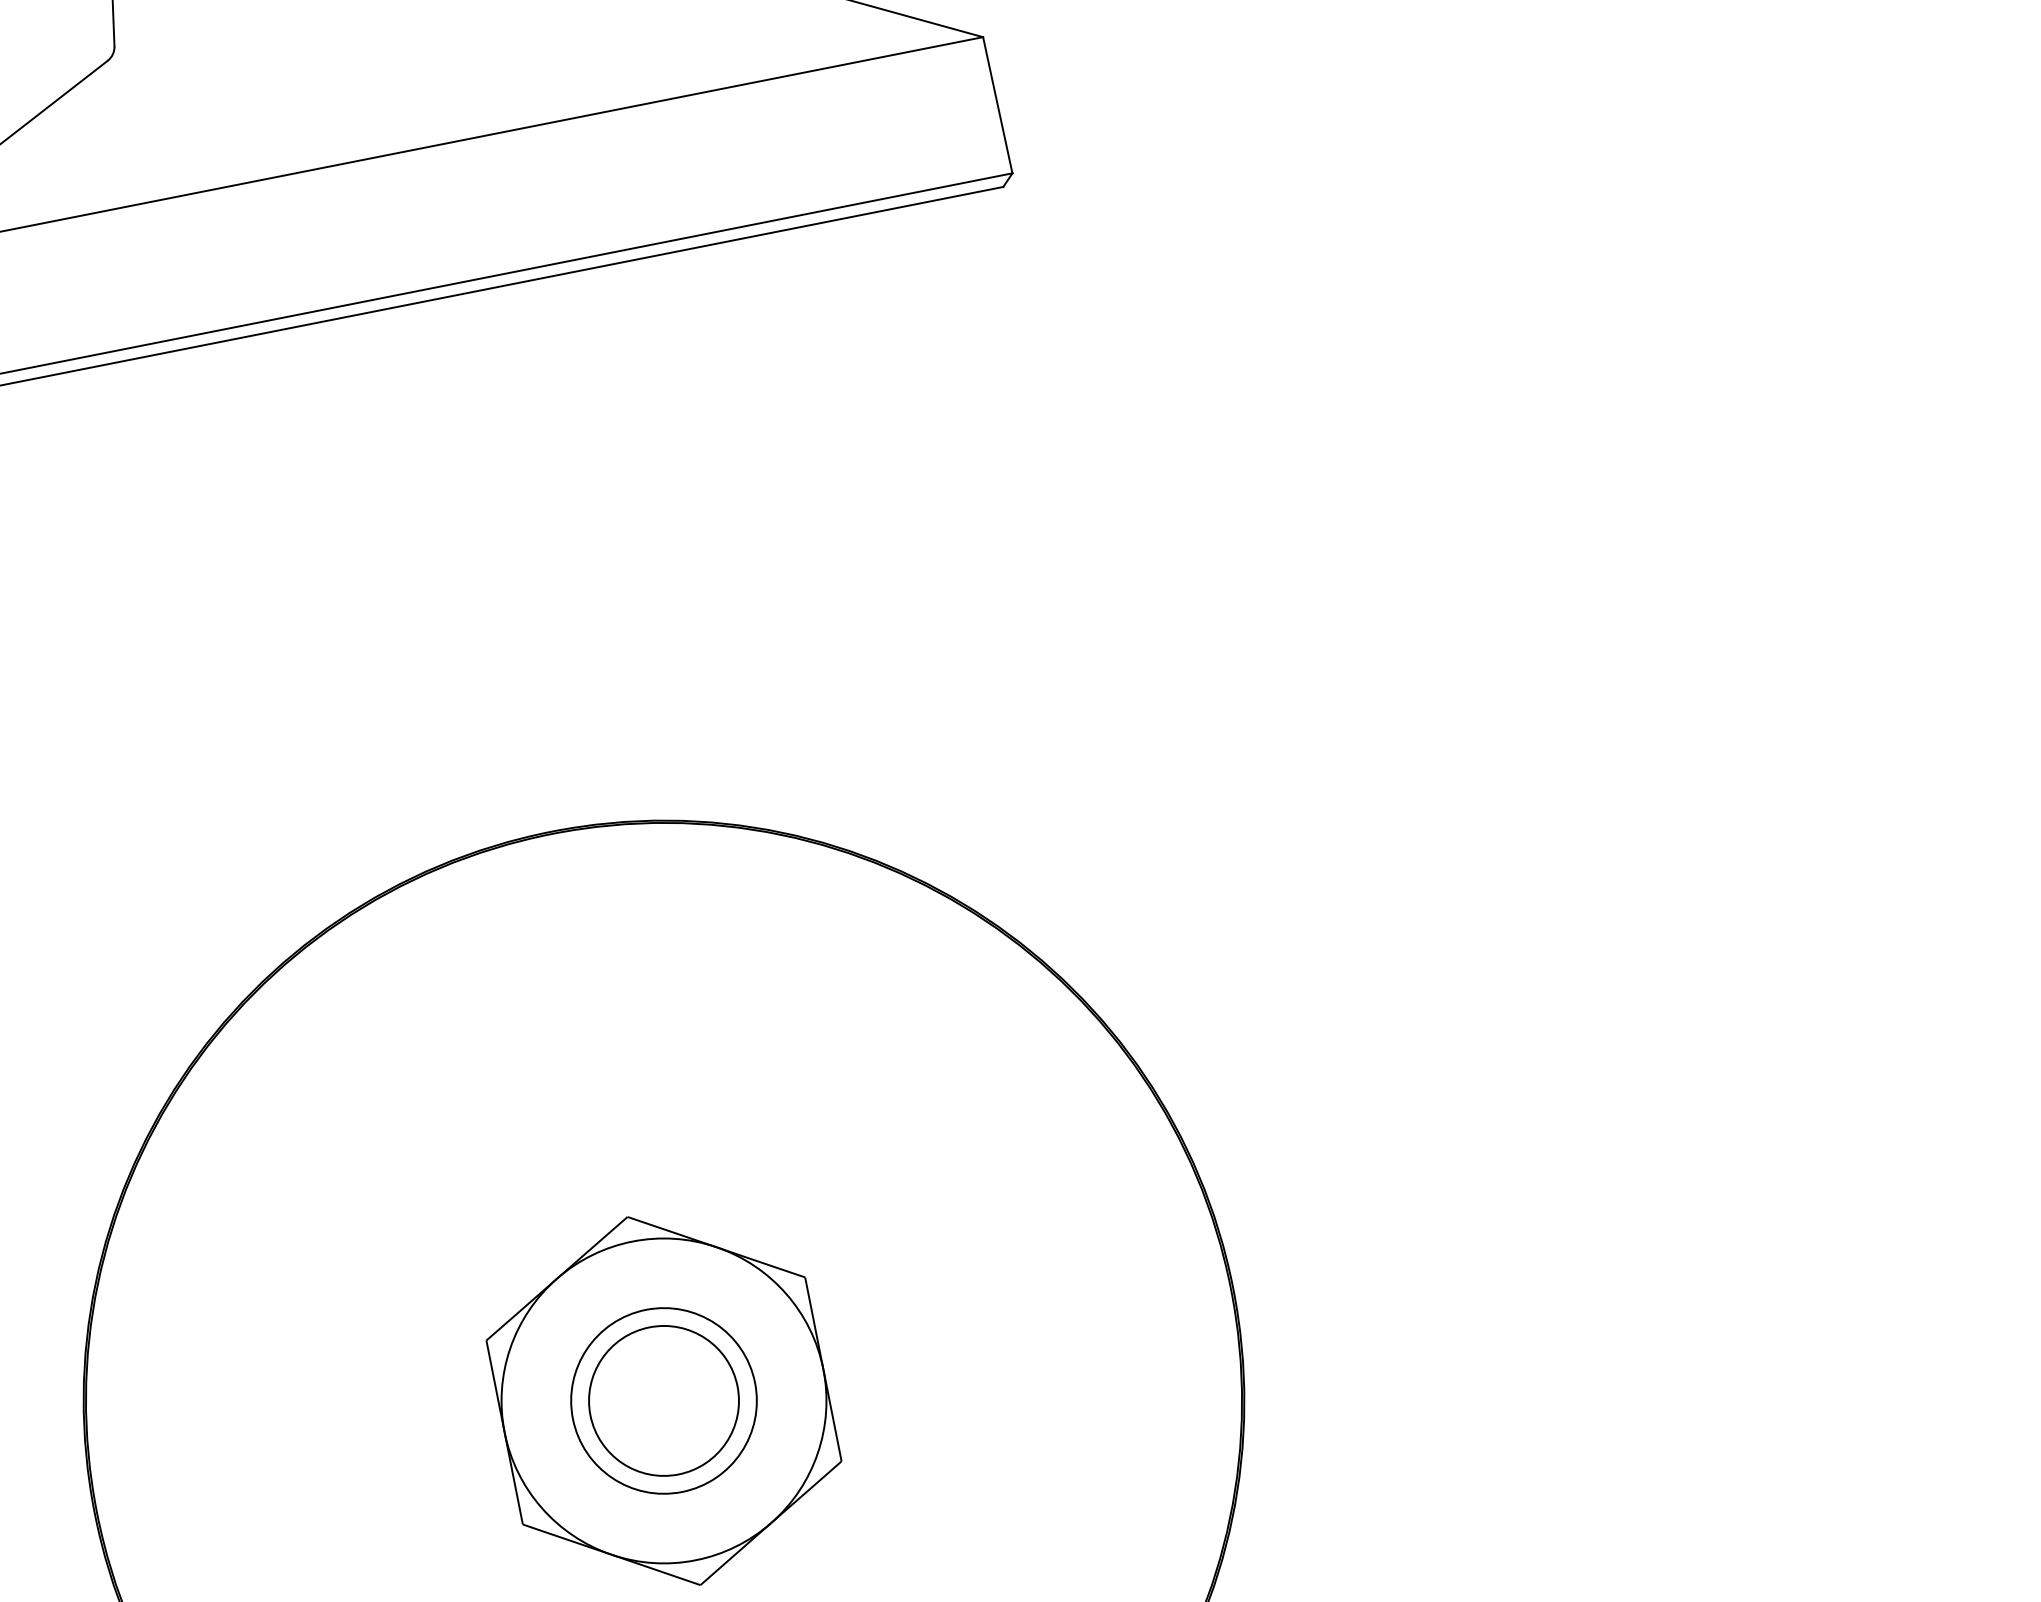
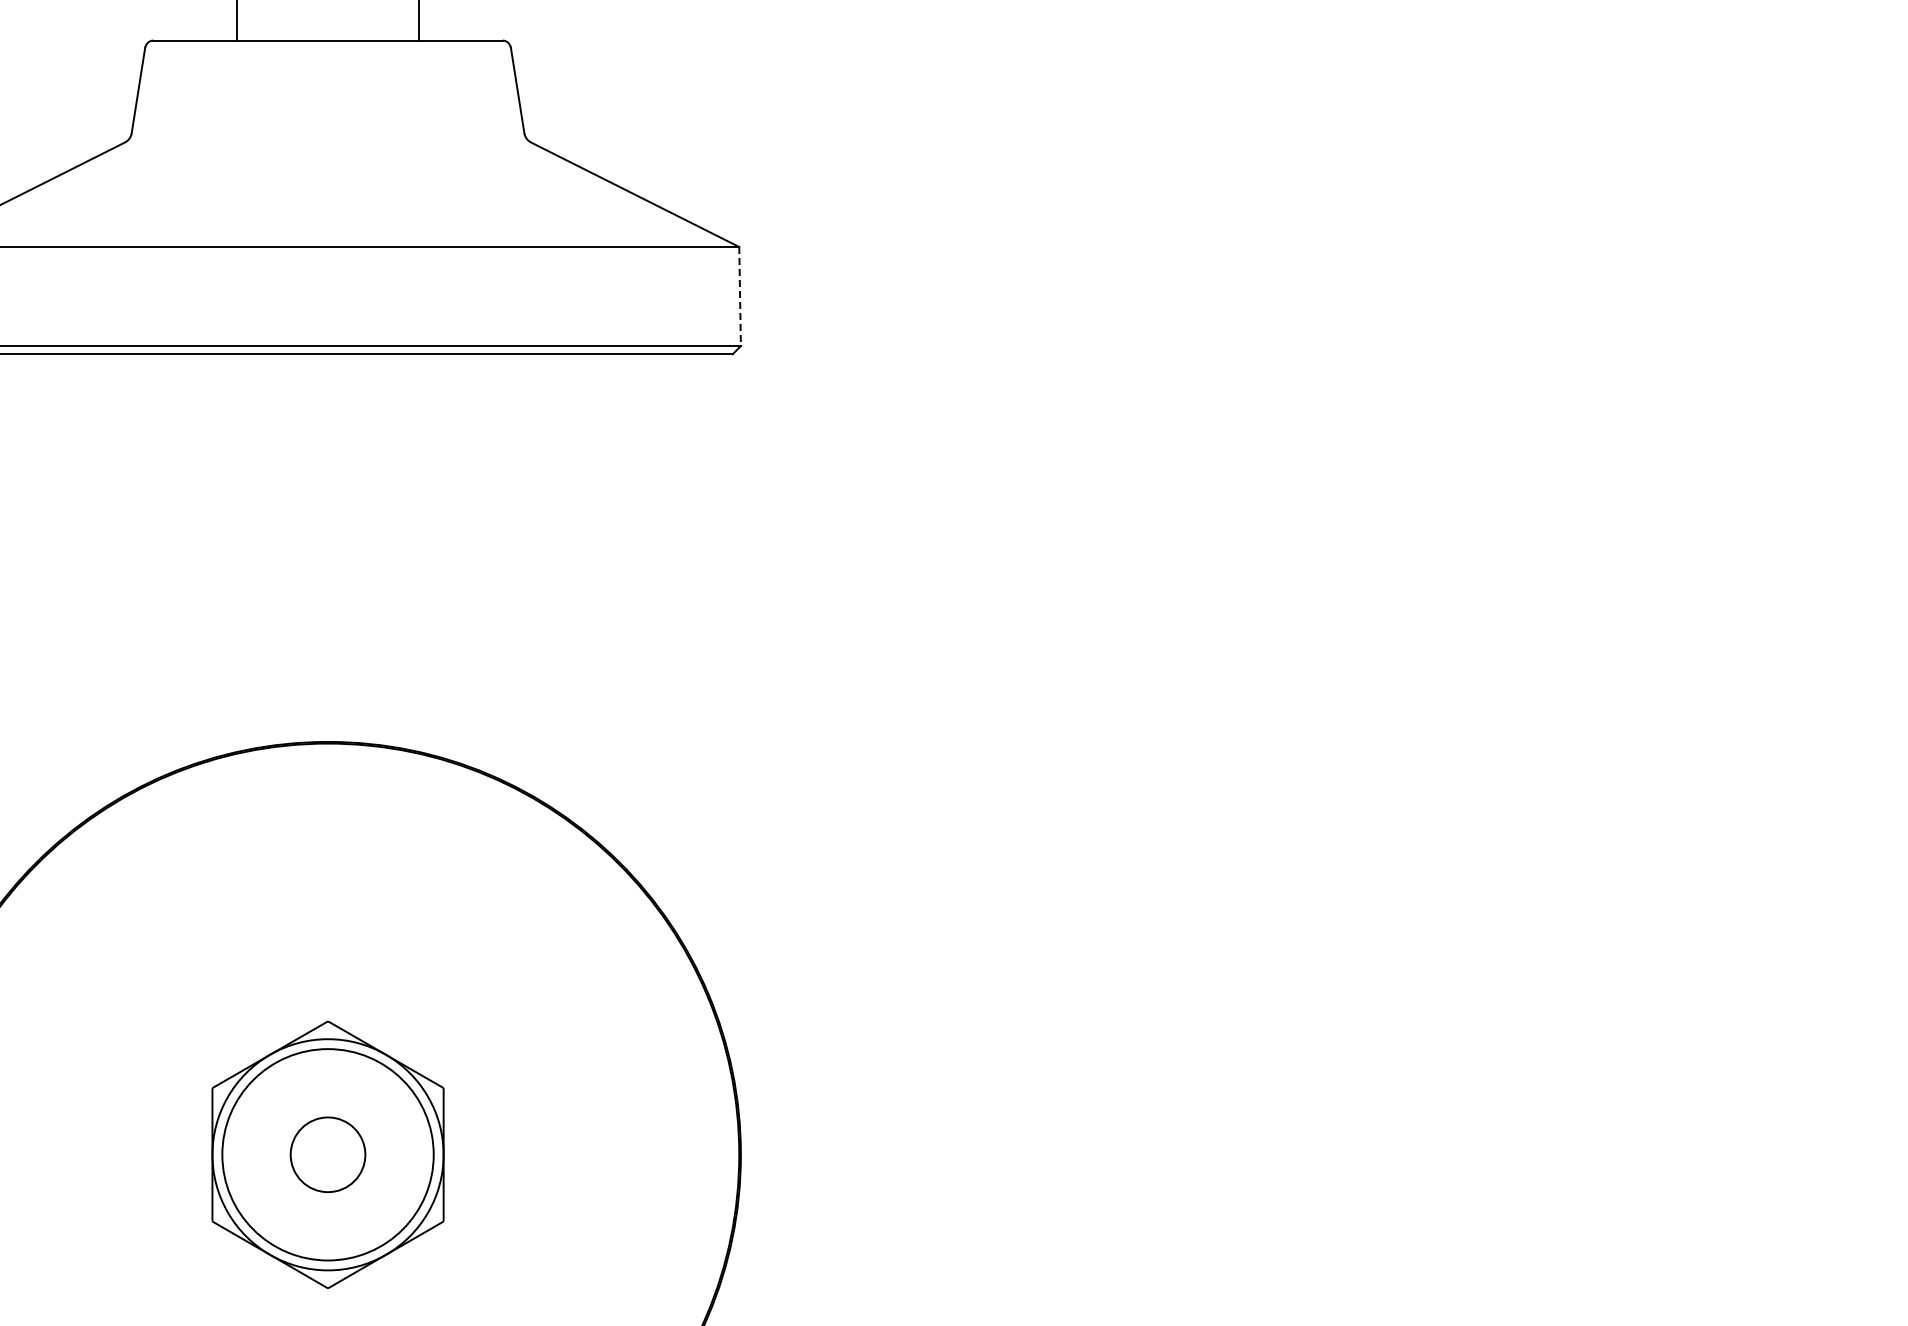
line: (998, 105) -> (740, 296), solid -> dashed
circle: (663, 1400) -> (327, 1154), size x0.7
circle: (663, 1400) -> (327, 1154), size x1.6

